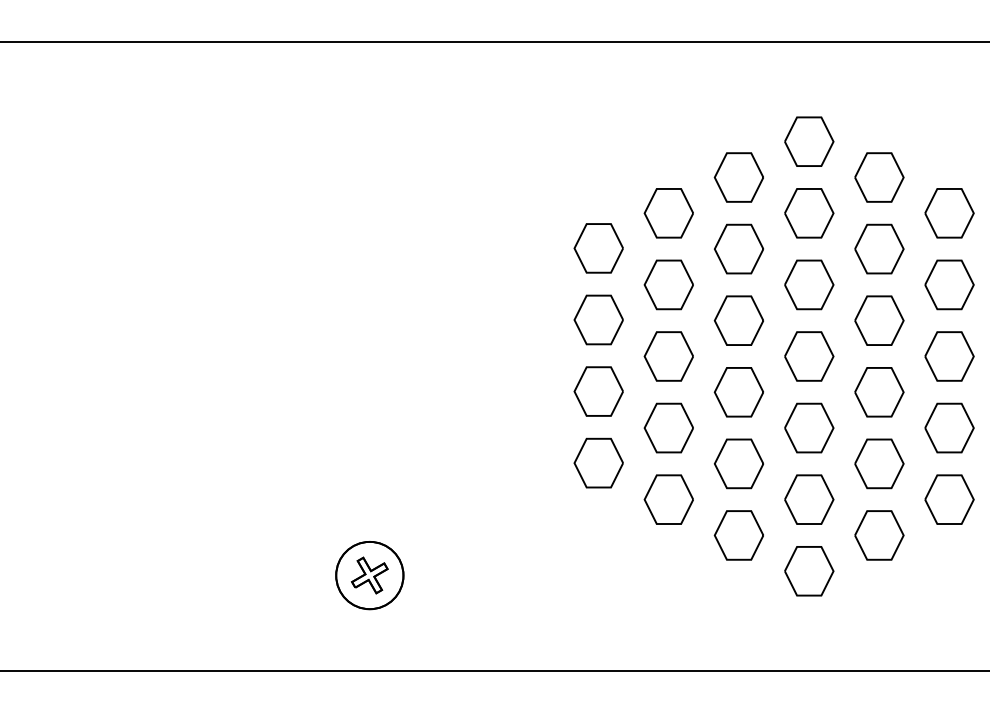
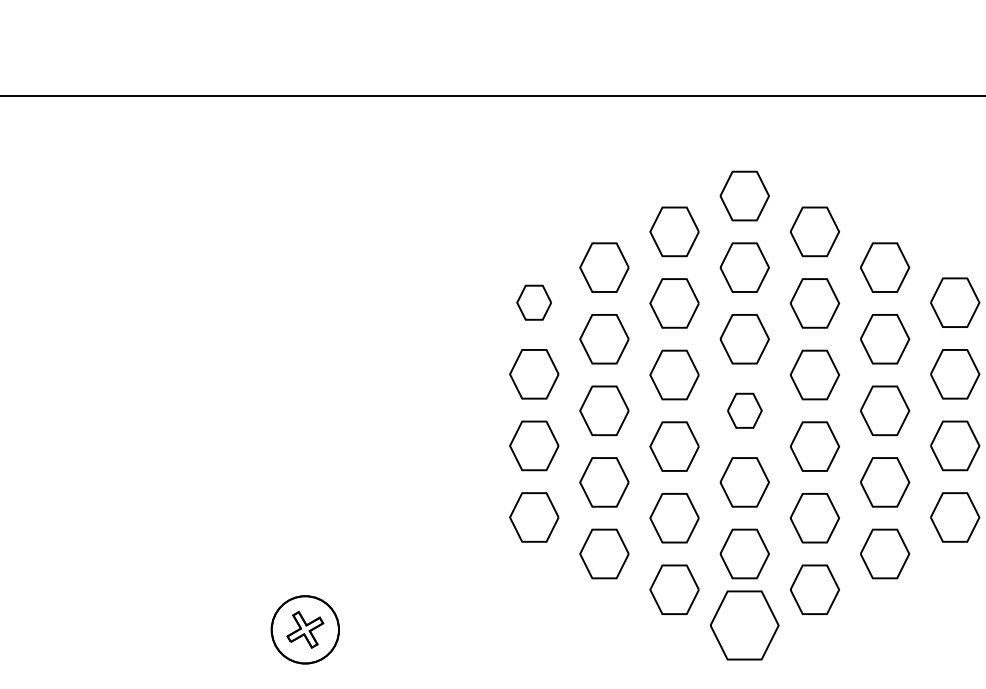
part: (598, 248) -> (534, 302), size x0.7
part: (809, 356) -> (745, 410), size x0.7
part: (809, 571) -> (745, 625), size x1.4

